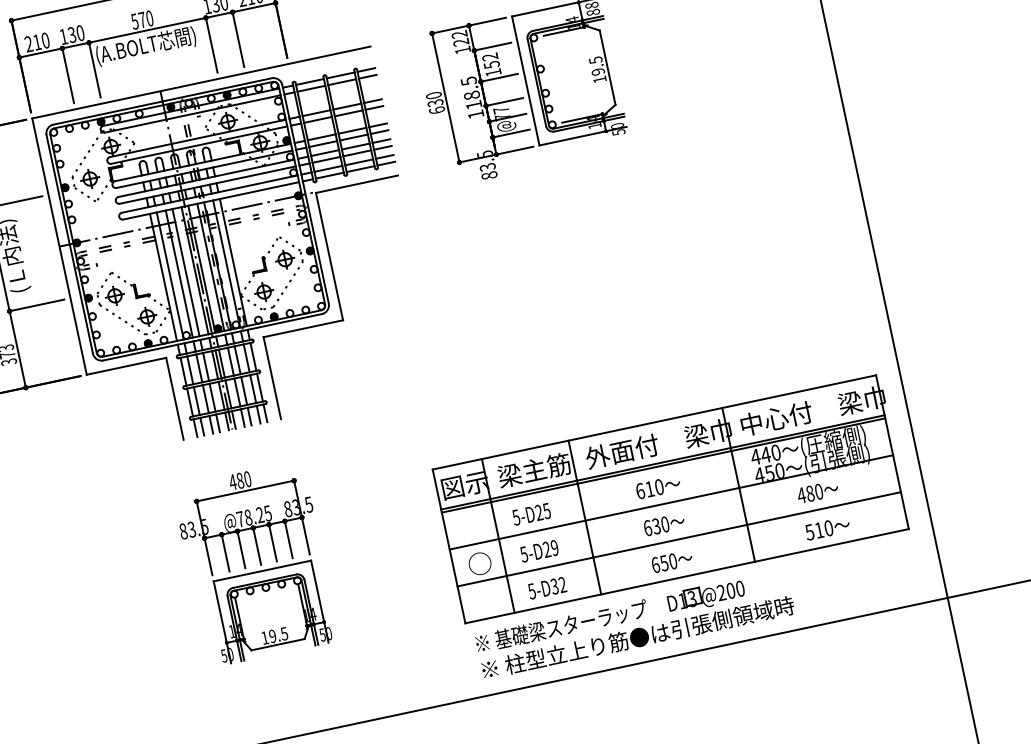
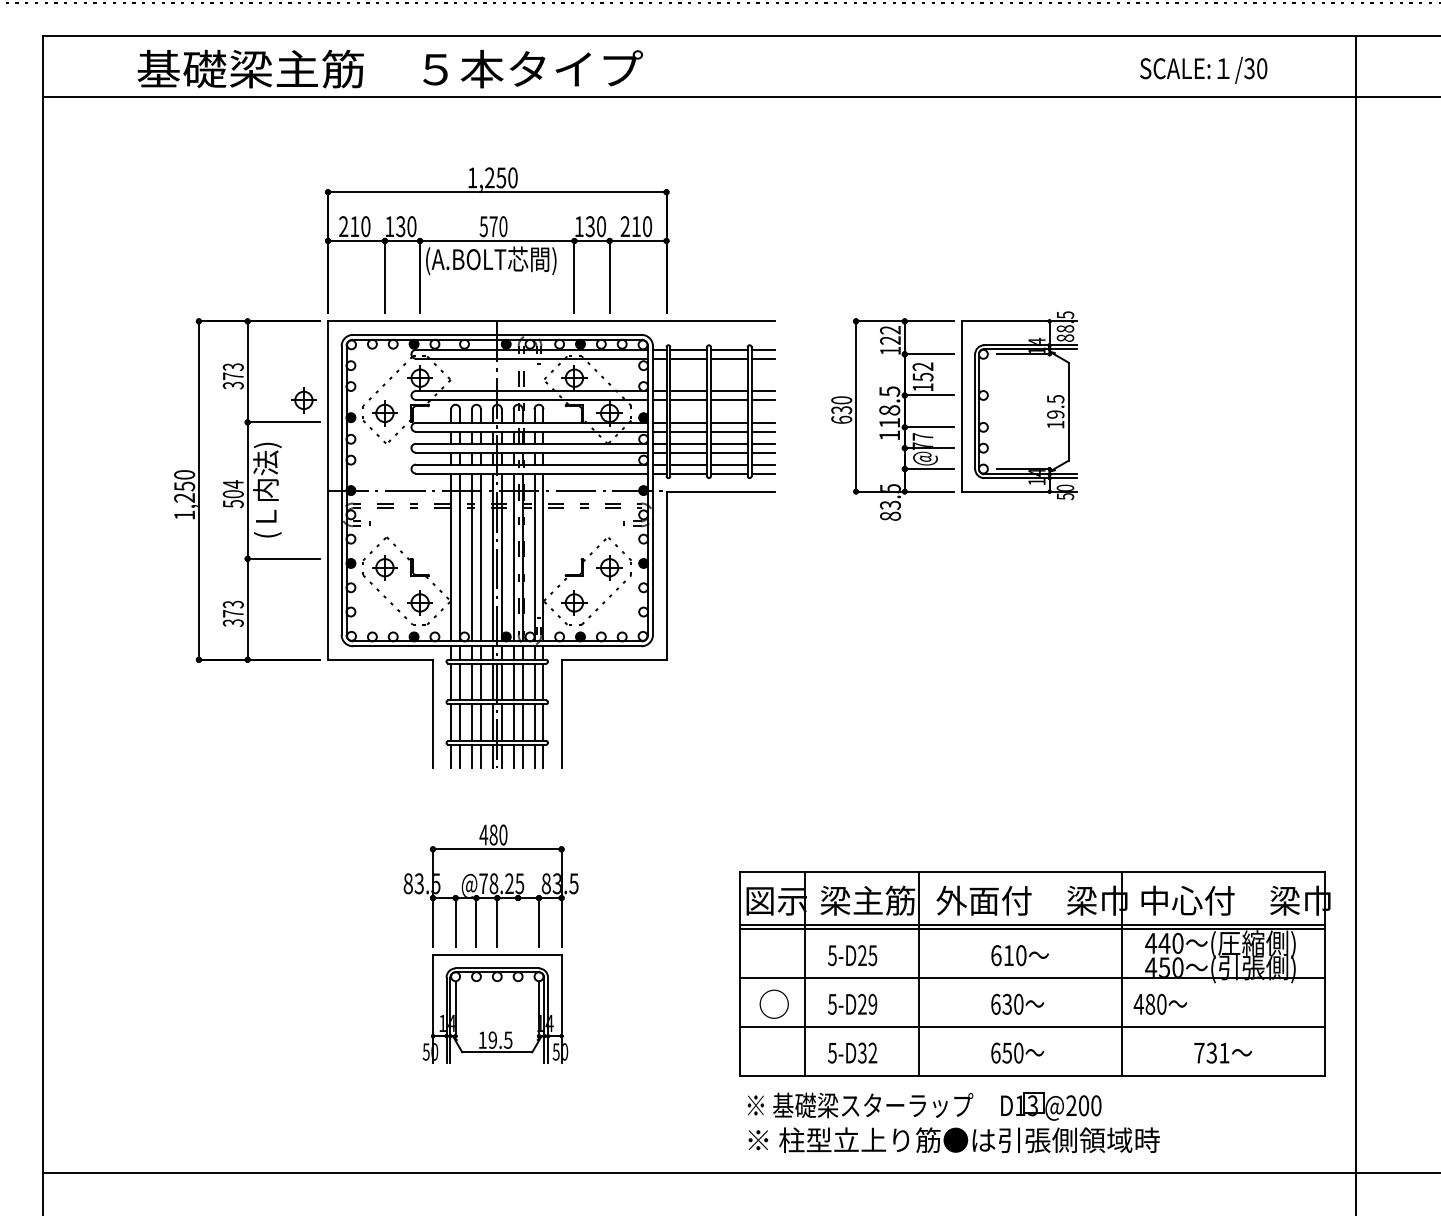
part: (26, 182) -> (303, 400), added
text: (817, 491) -> (1160, 1003), moved
text: (818, 529) -> (1211, 1052), 510 -> 731
line: (273, 543) -> (518, 922), removed

